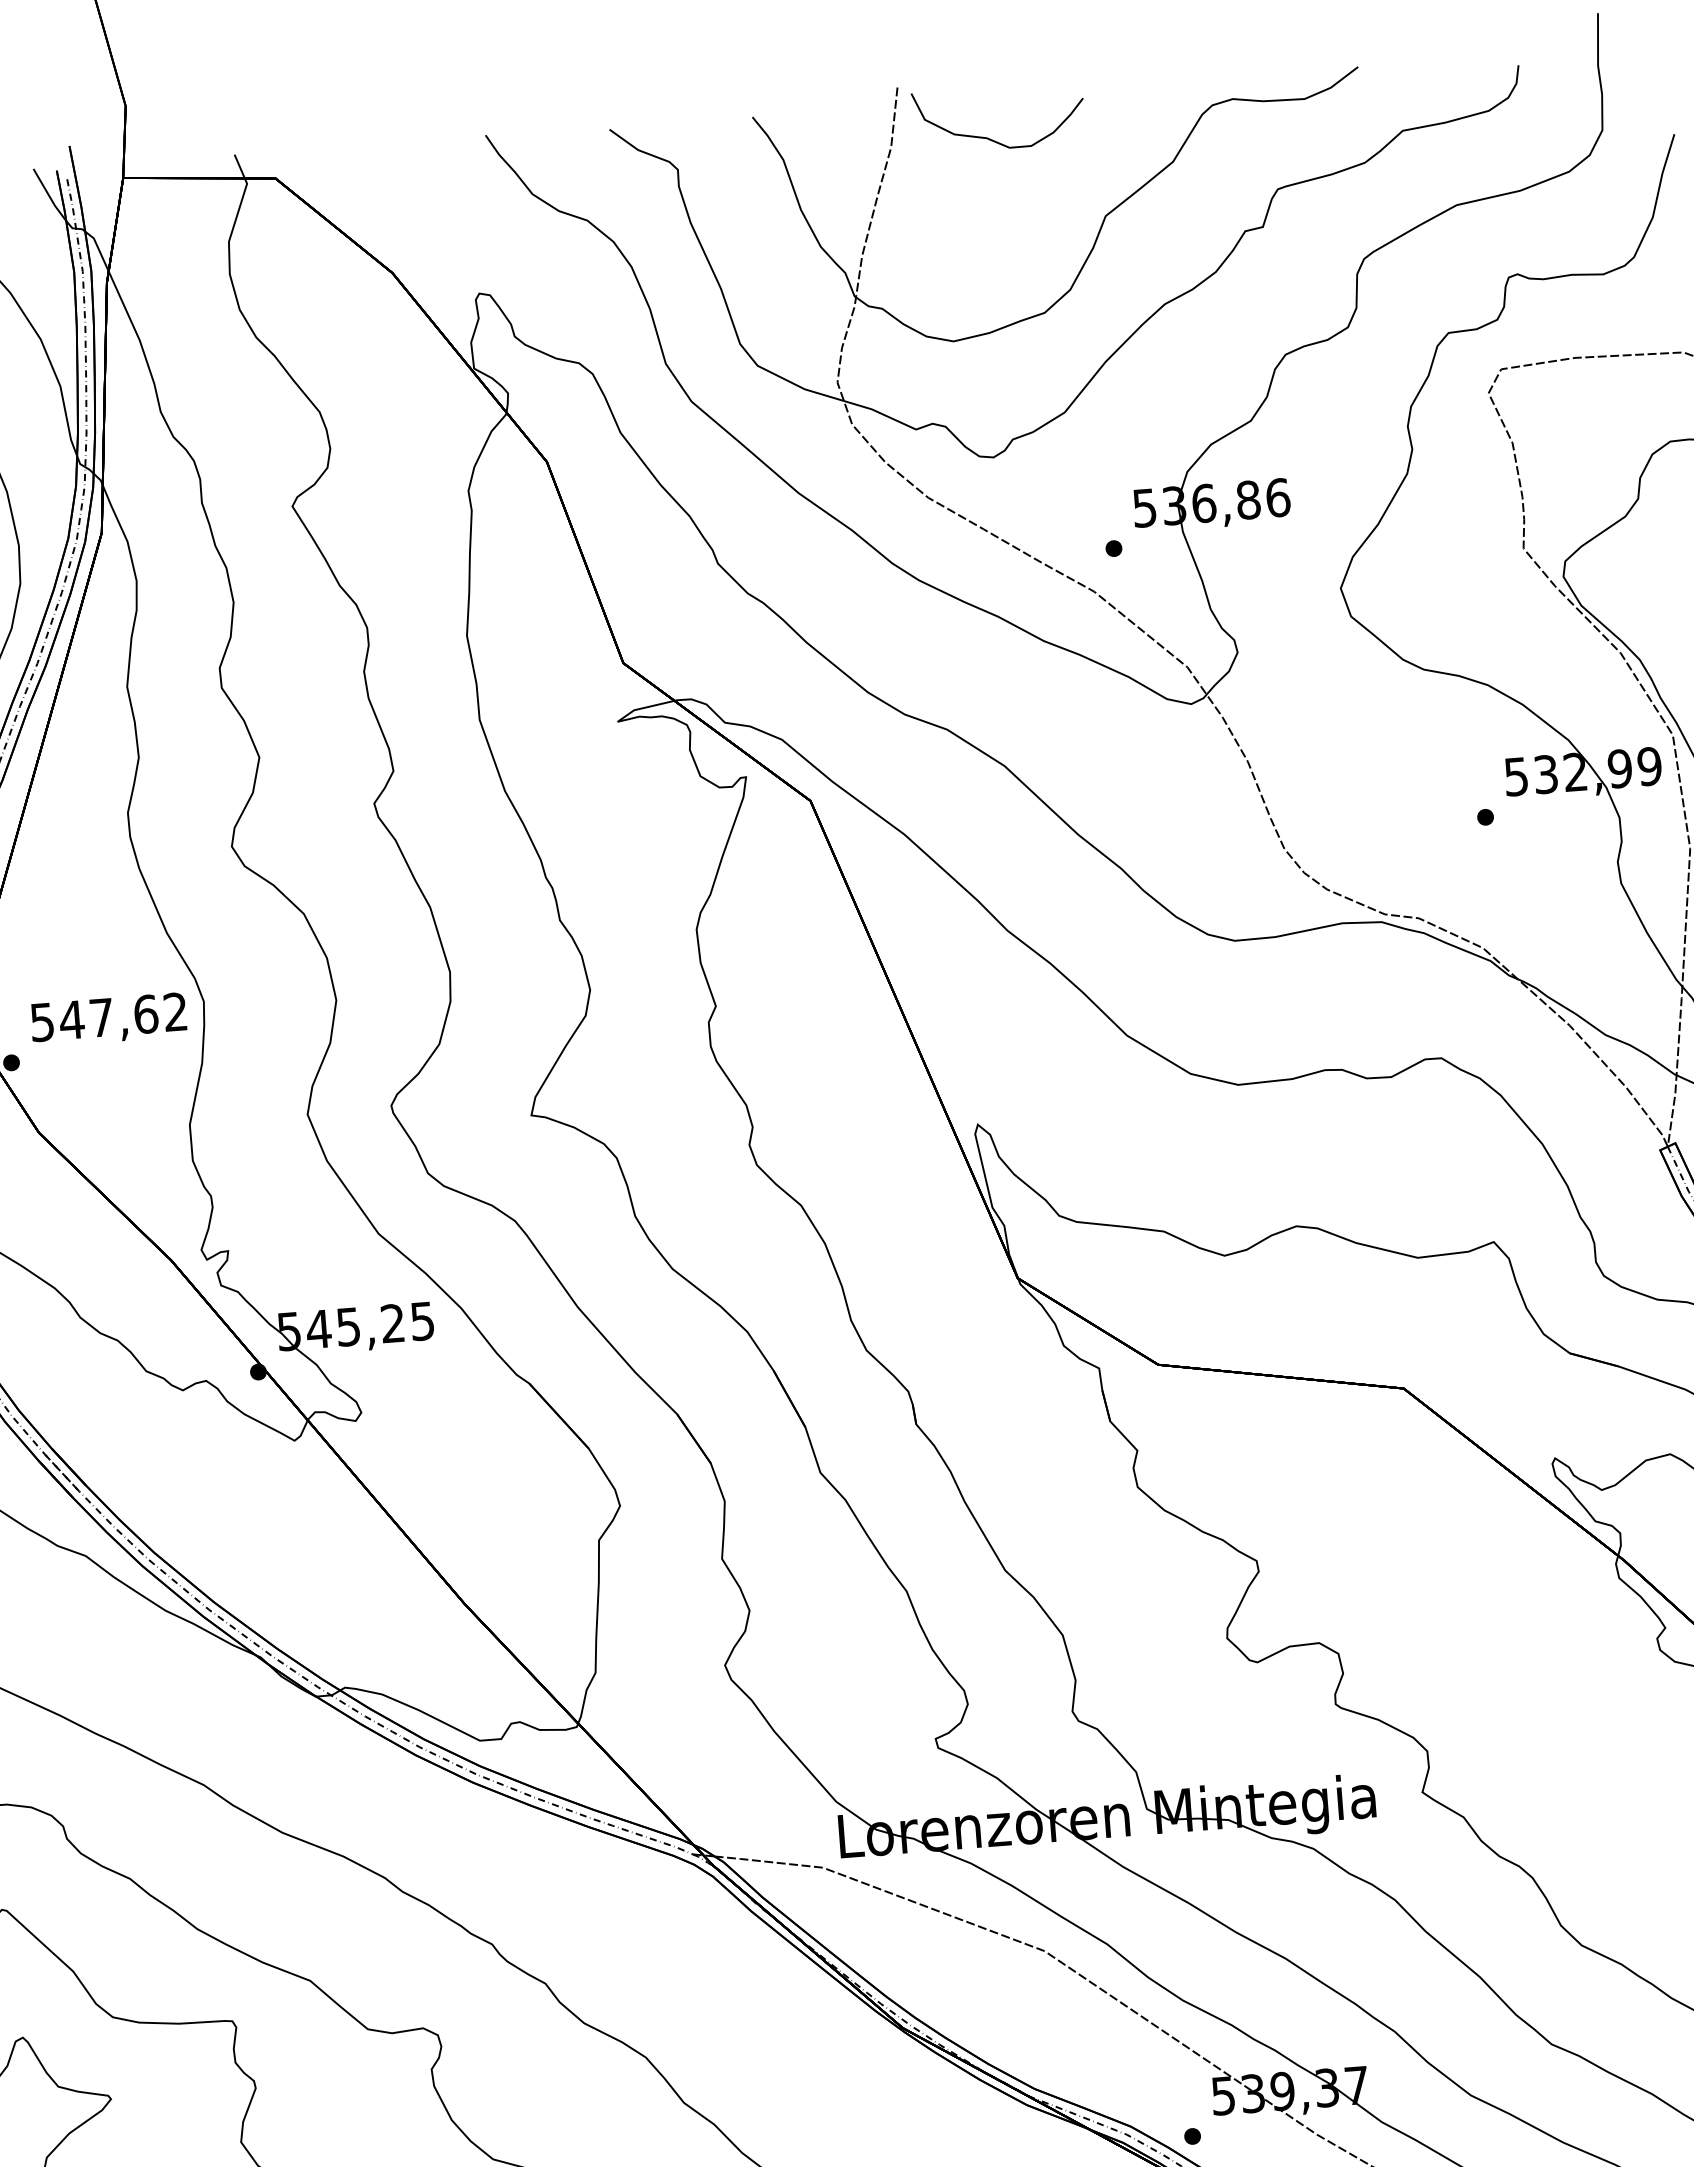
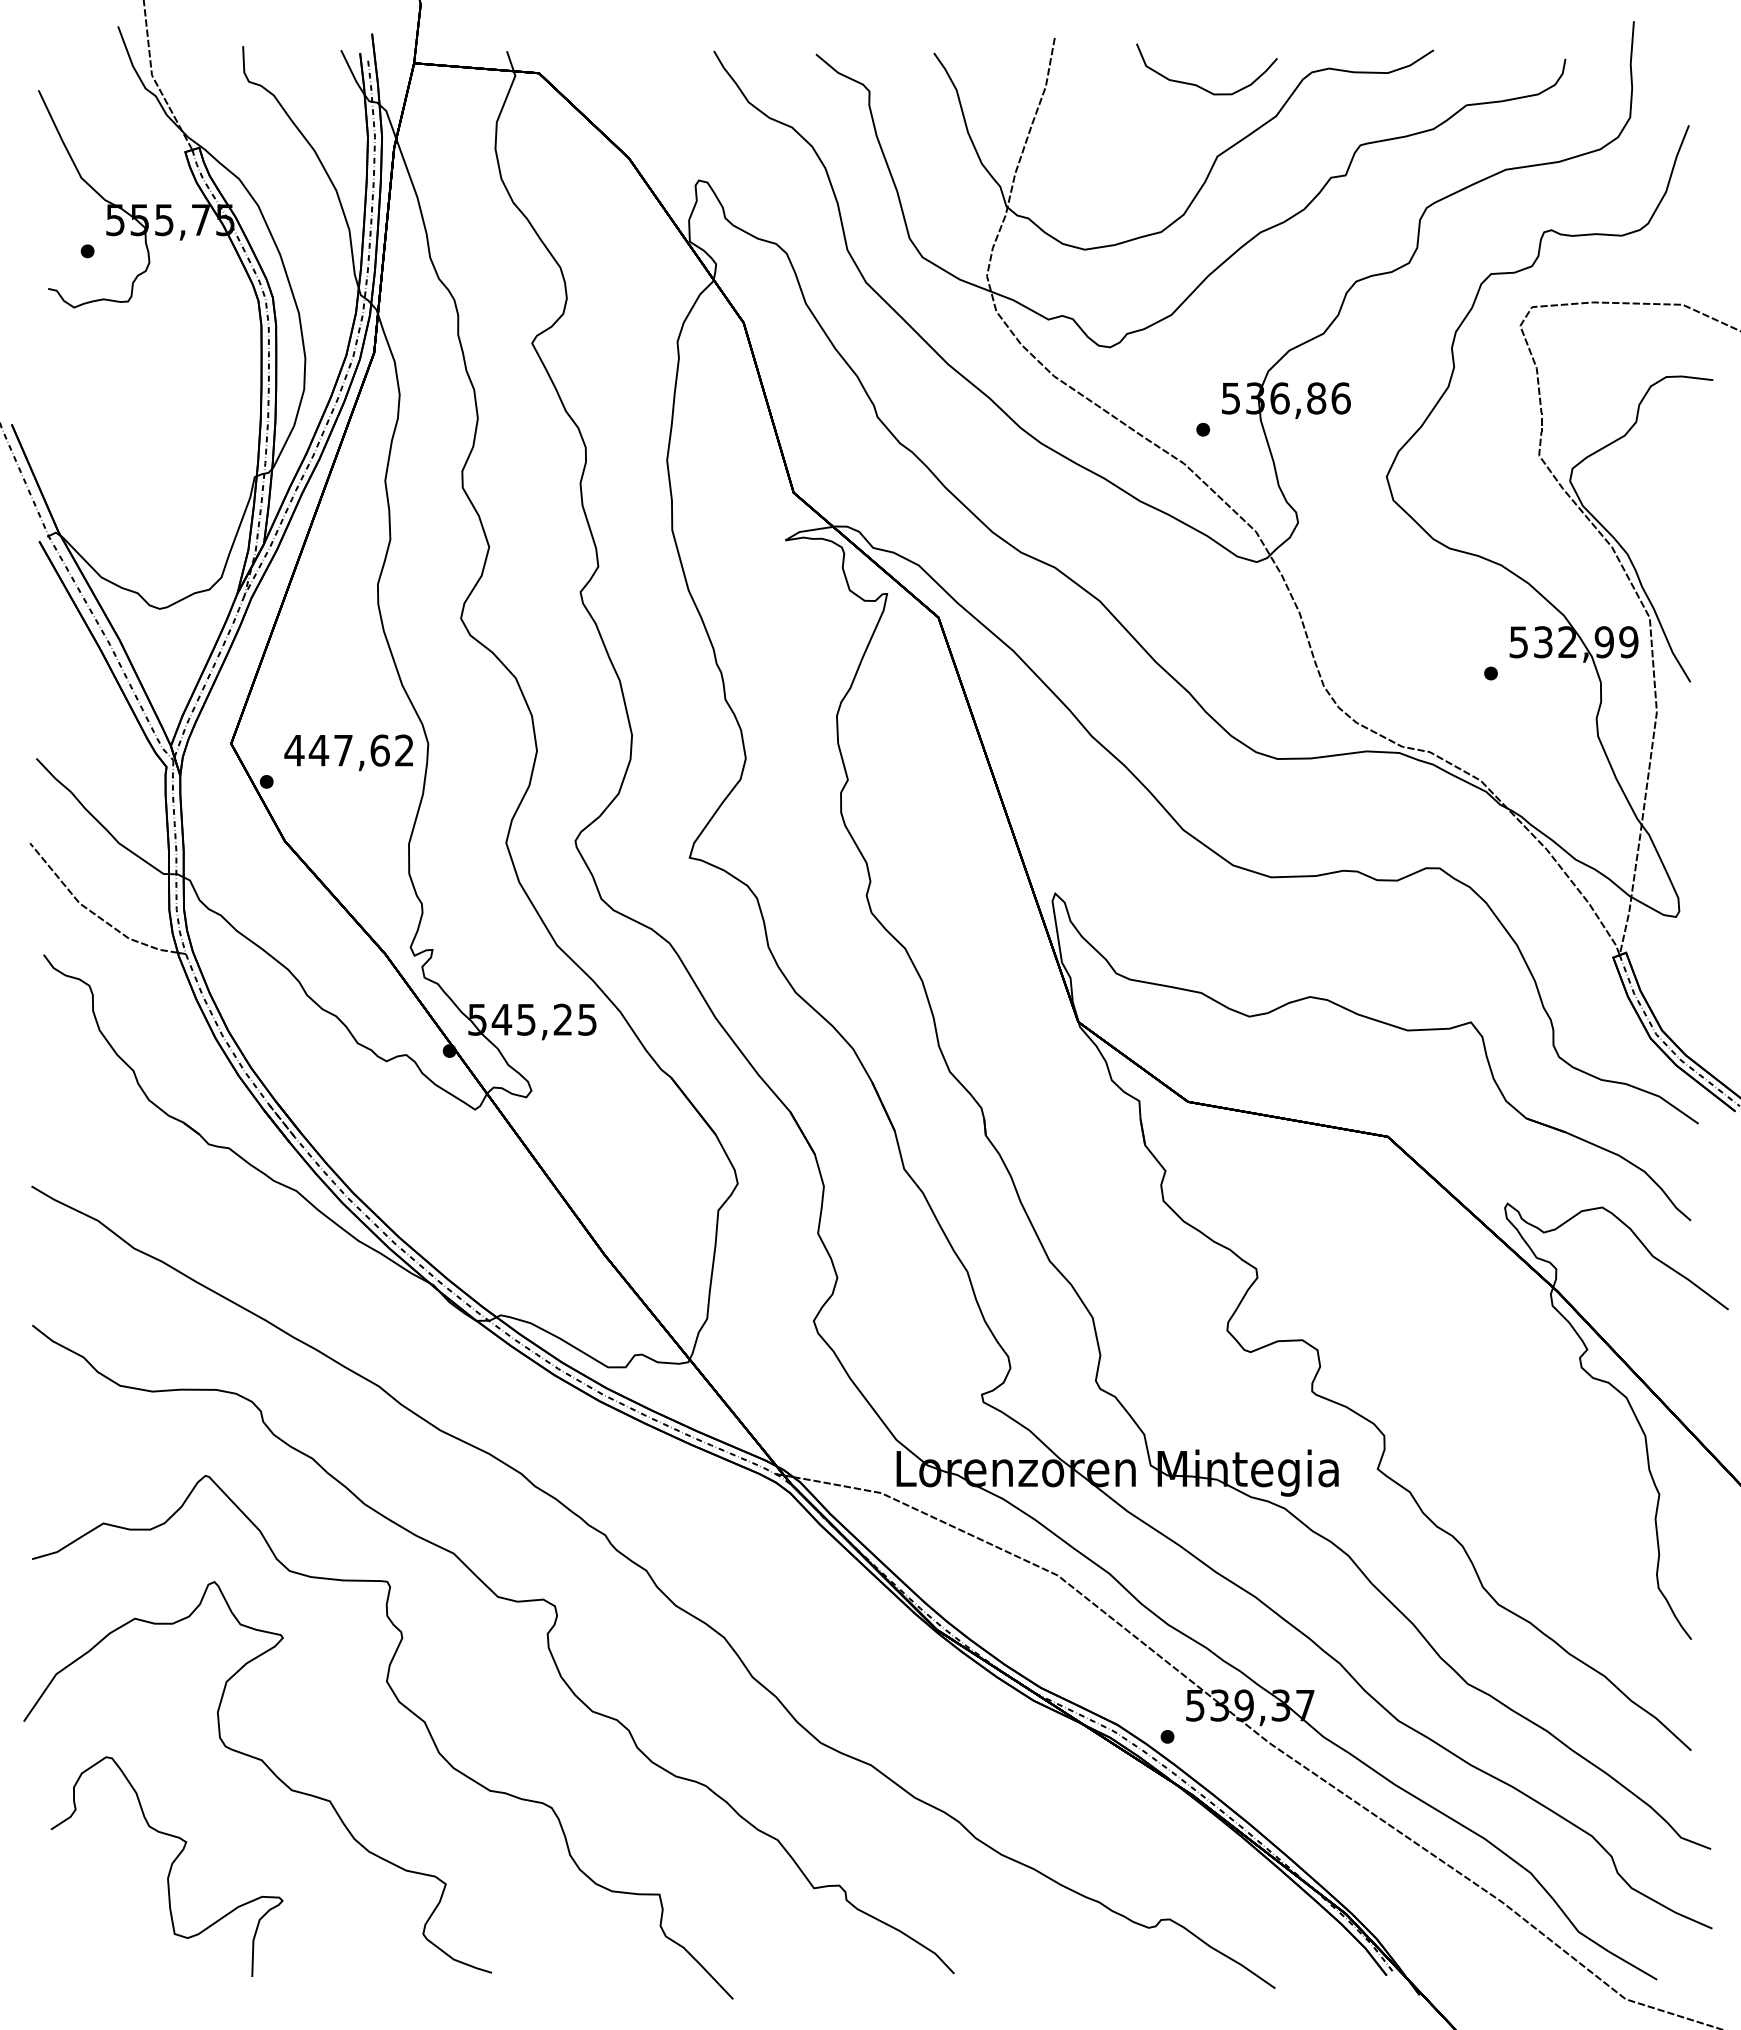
curve: (990, 138) -> (1198, 85), moved
text: (42, 1022) -> (294, 750), 547,62 -> 447,62

